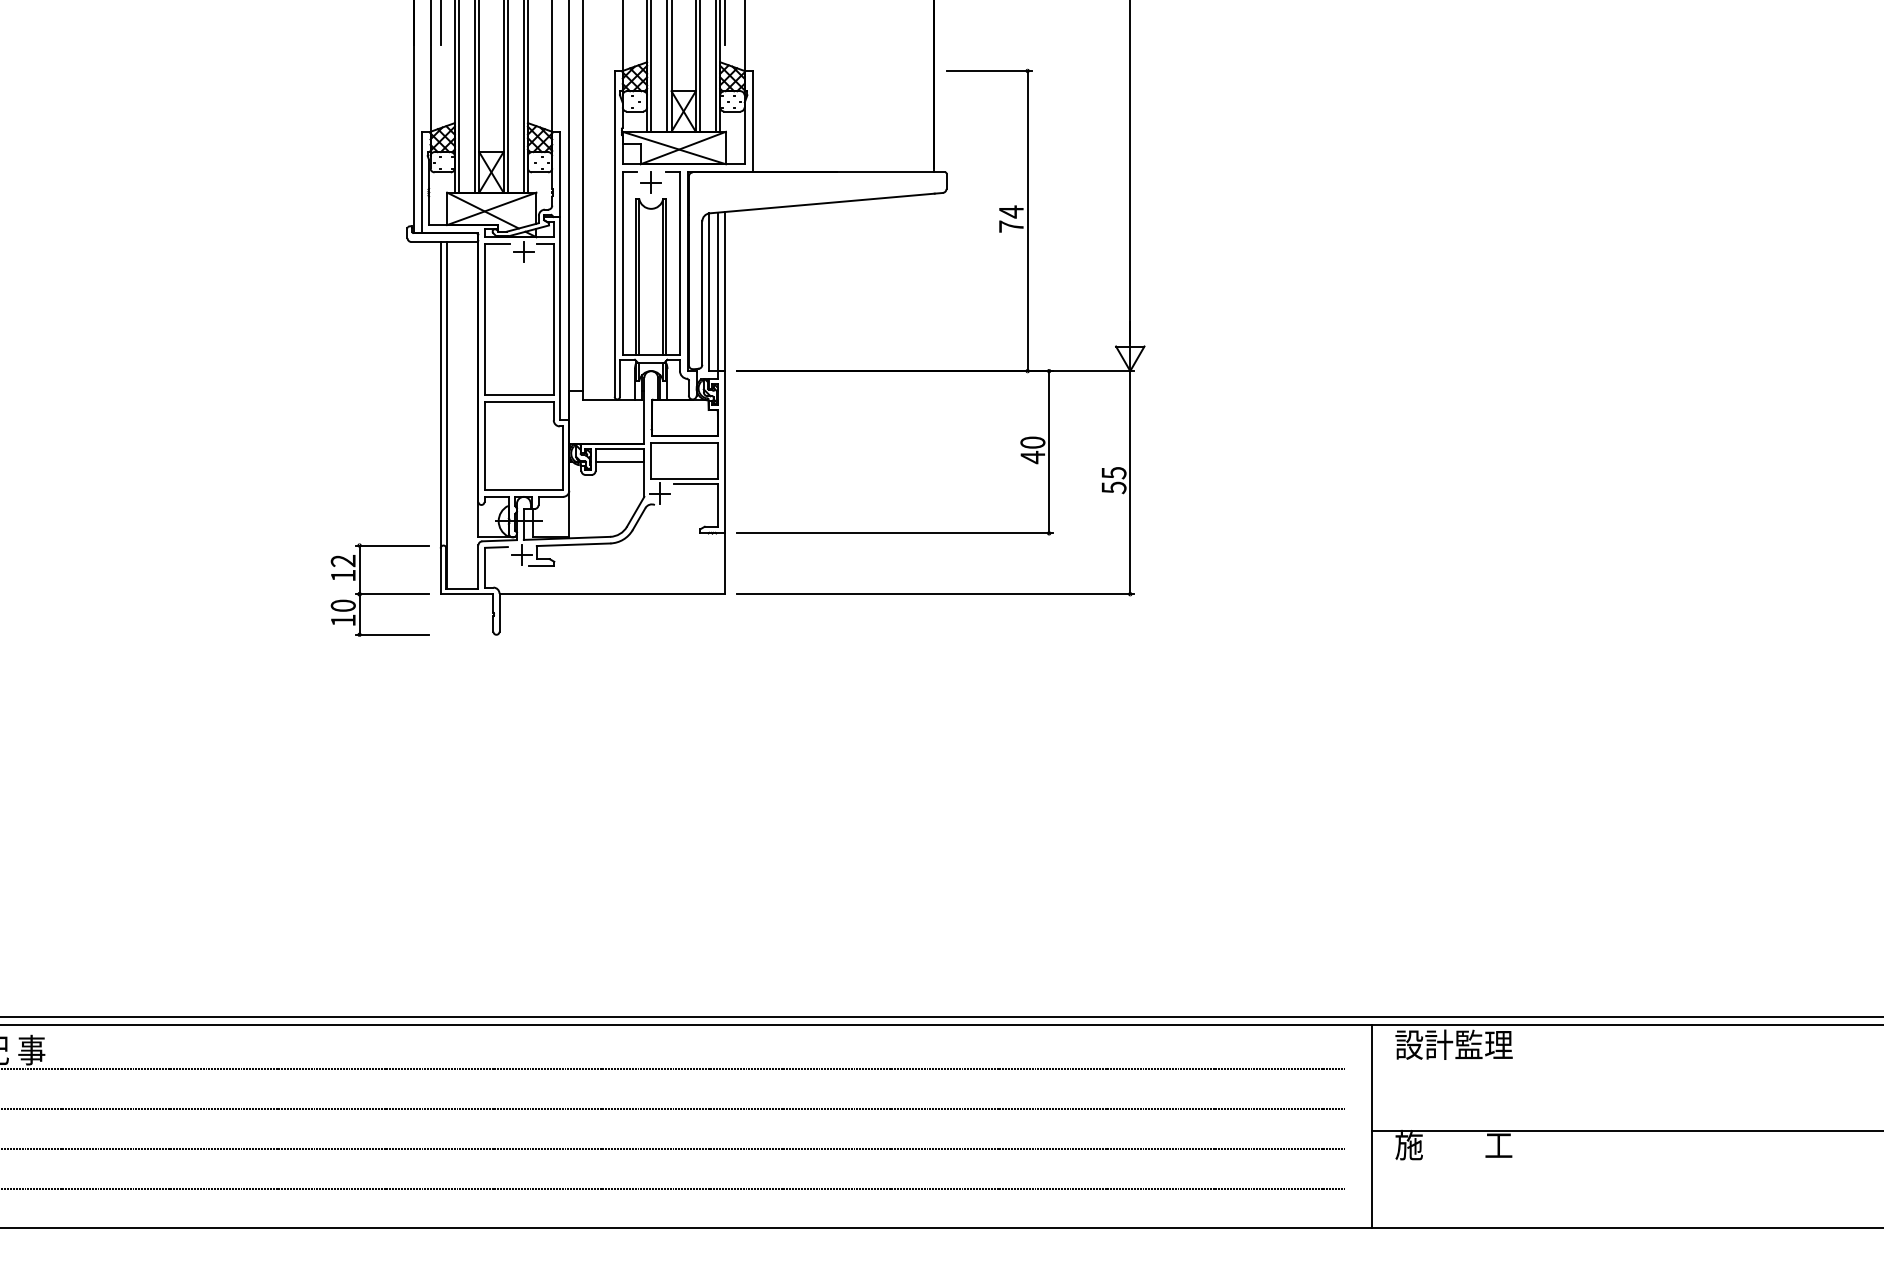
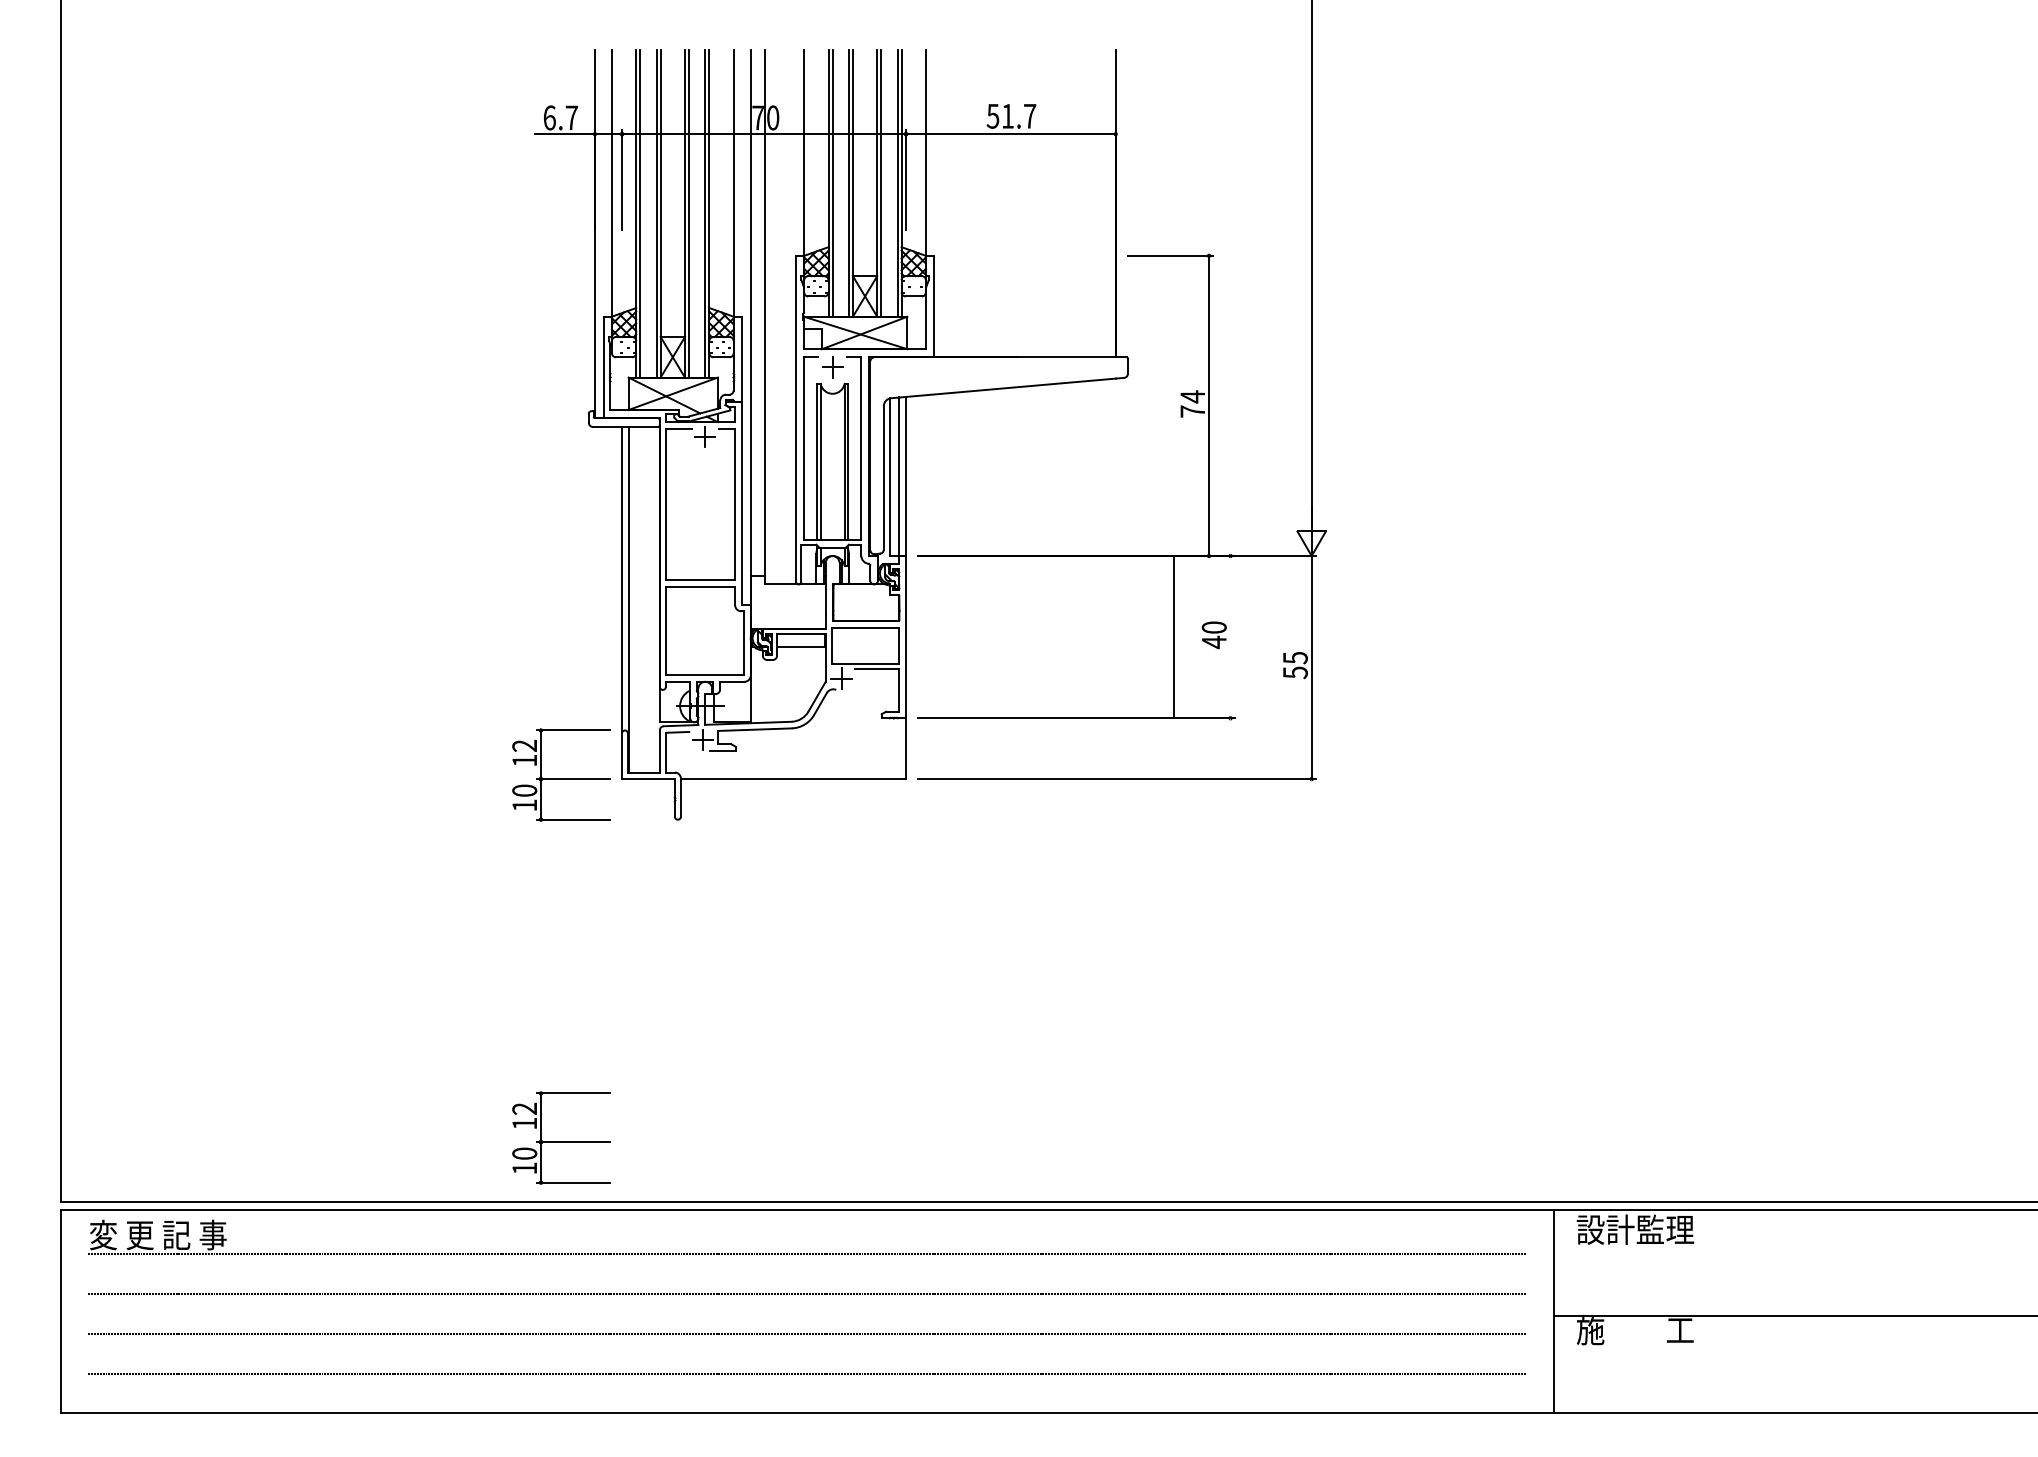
line: (1049, 452) -> (1173, 637), moved
part: (380, 952) -> (561, 1137), added

